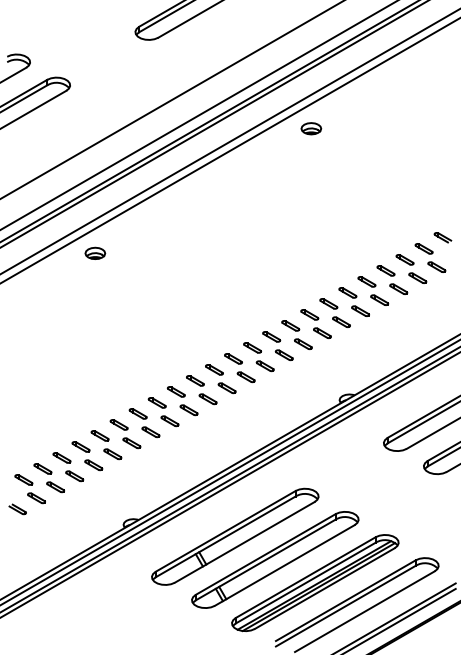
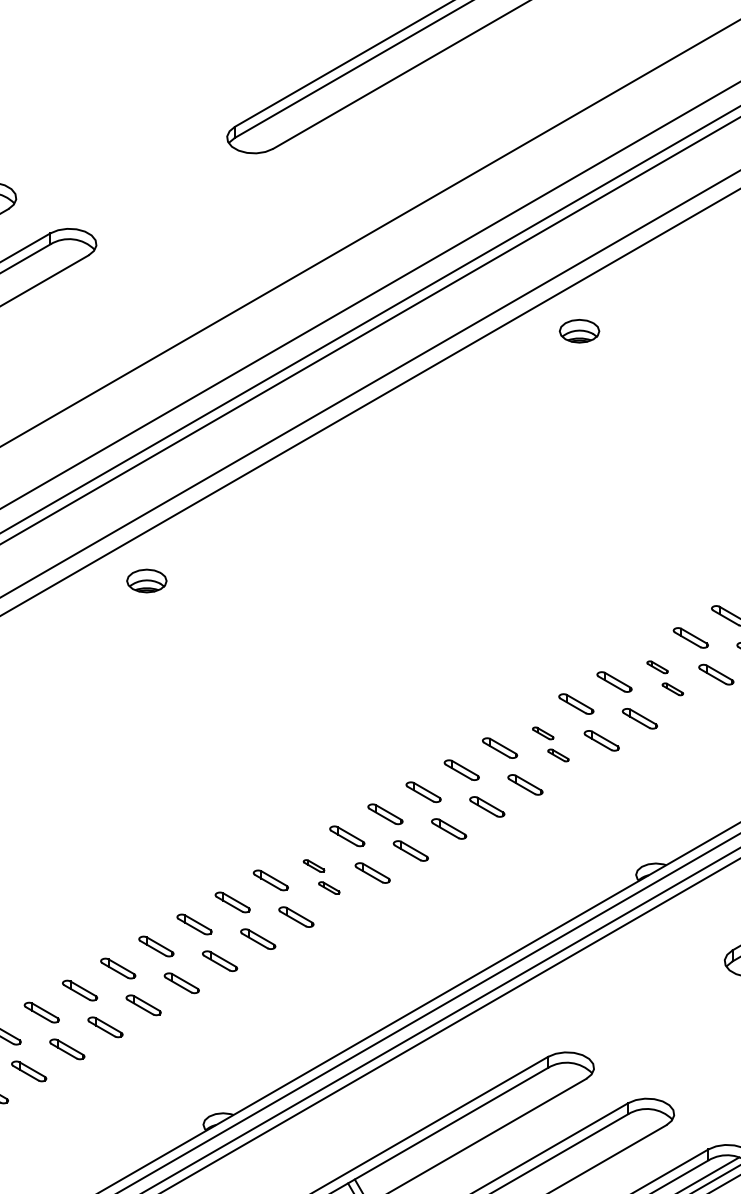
part: (353, 301) -> (663, 677), size x0.6
part: (296, 334) -> (549, 743), size x0.6
part: (182, 401) -> (321, 877), size x0.6

